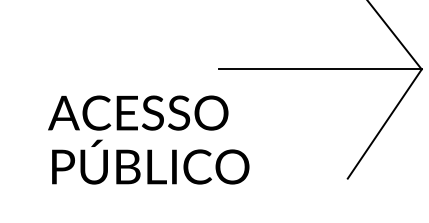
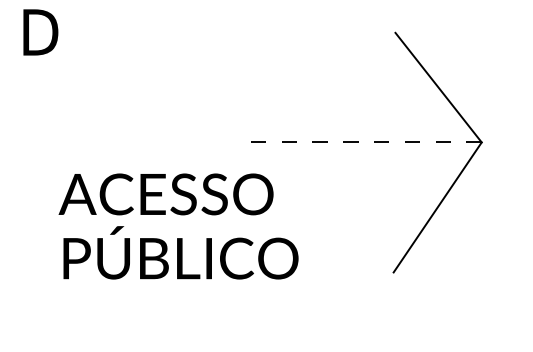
line: (320, 69) -> (361, 142), solid -> dashed
text: (148, 140) -> (178, 226), moved

